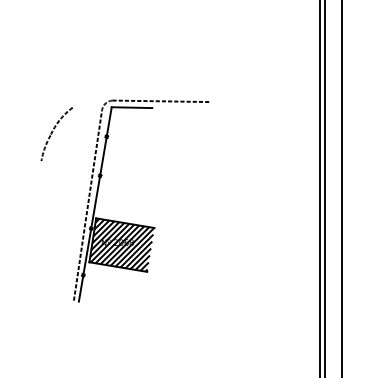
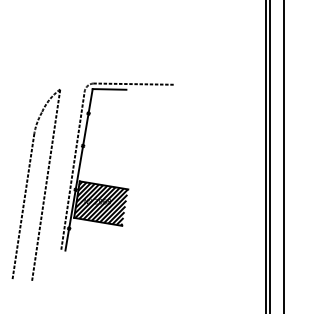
line: (56, 222) -> (46, 184), added
line: (28, 248) -> (23, 206), added

